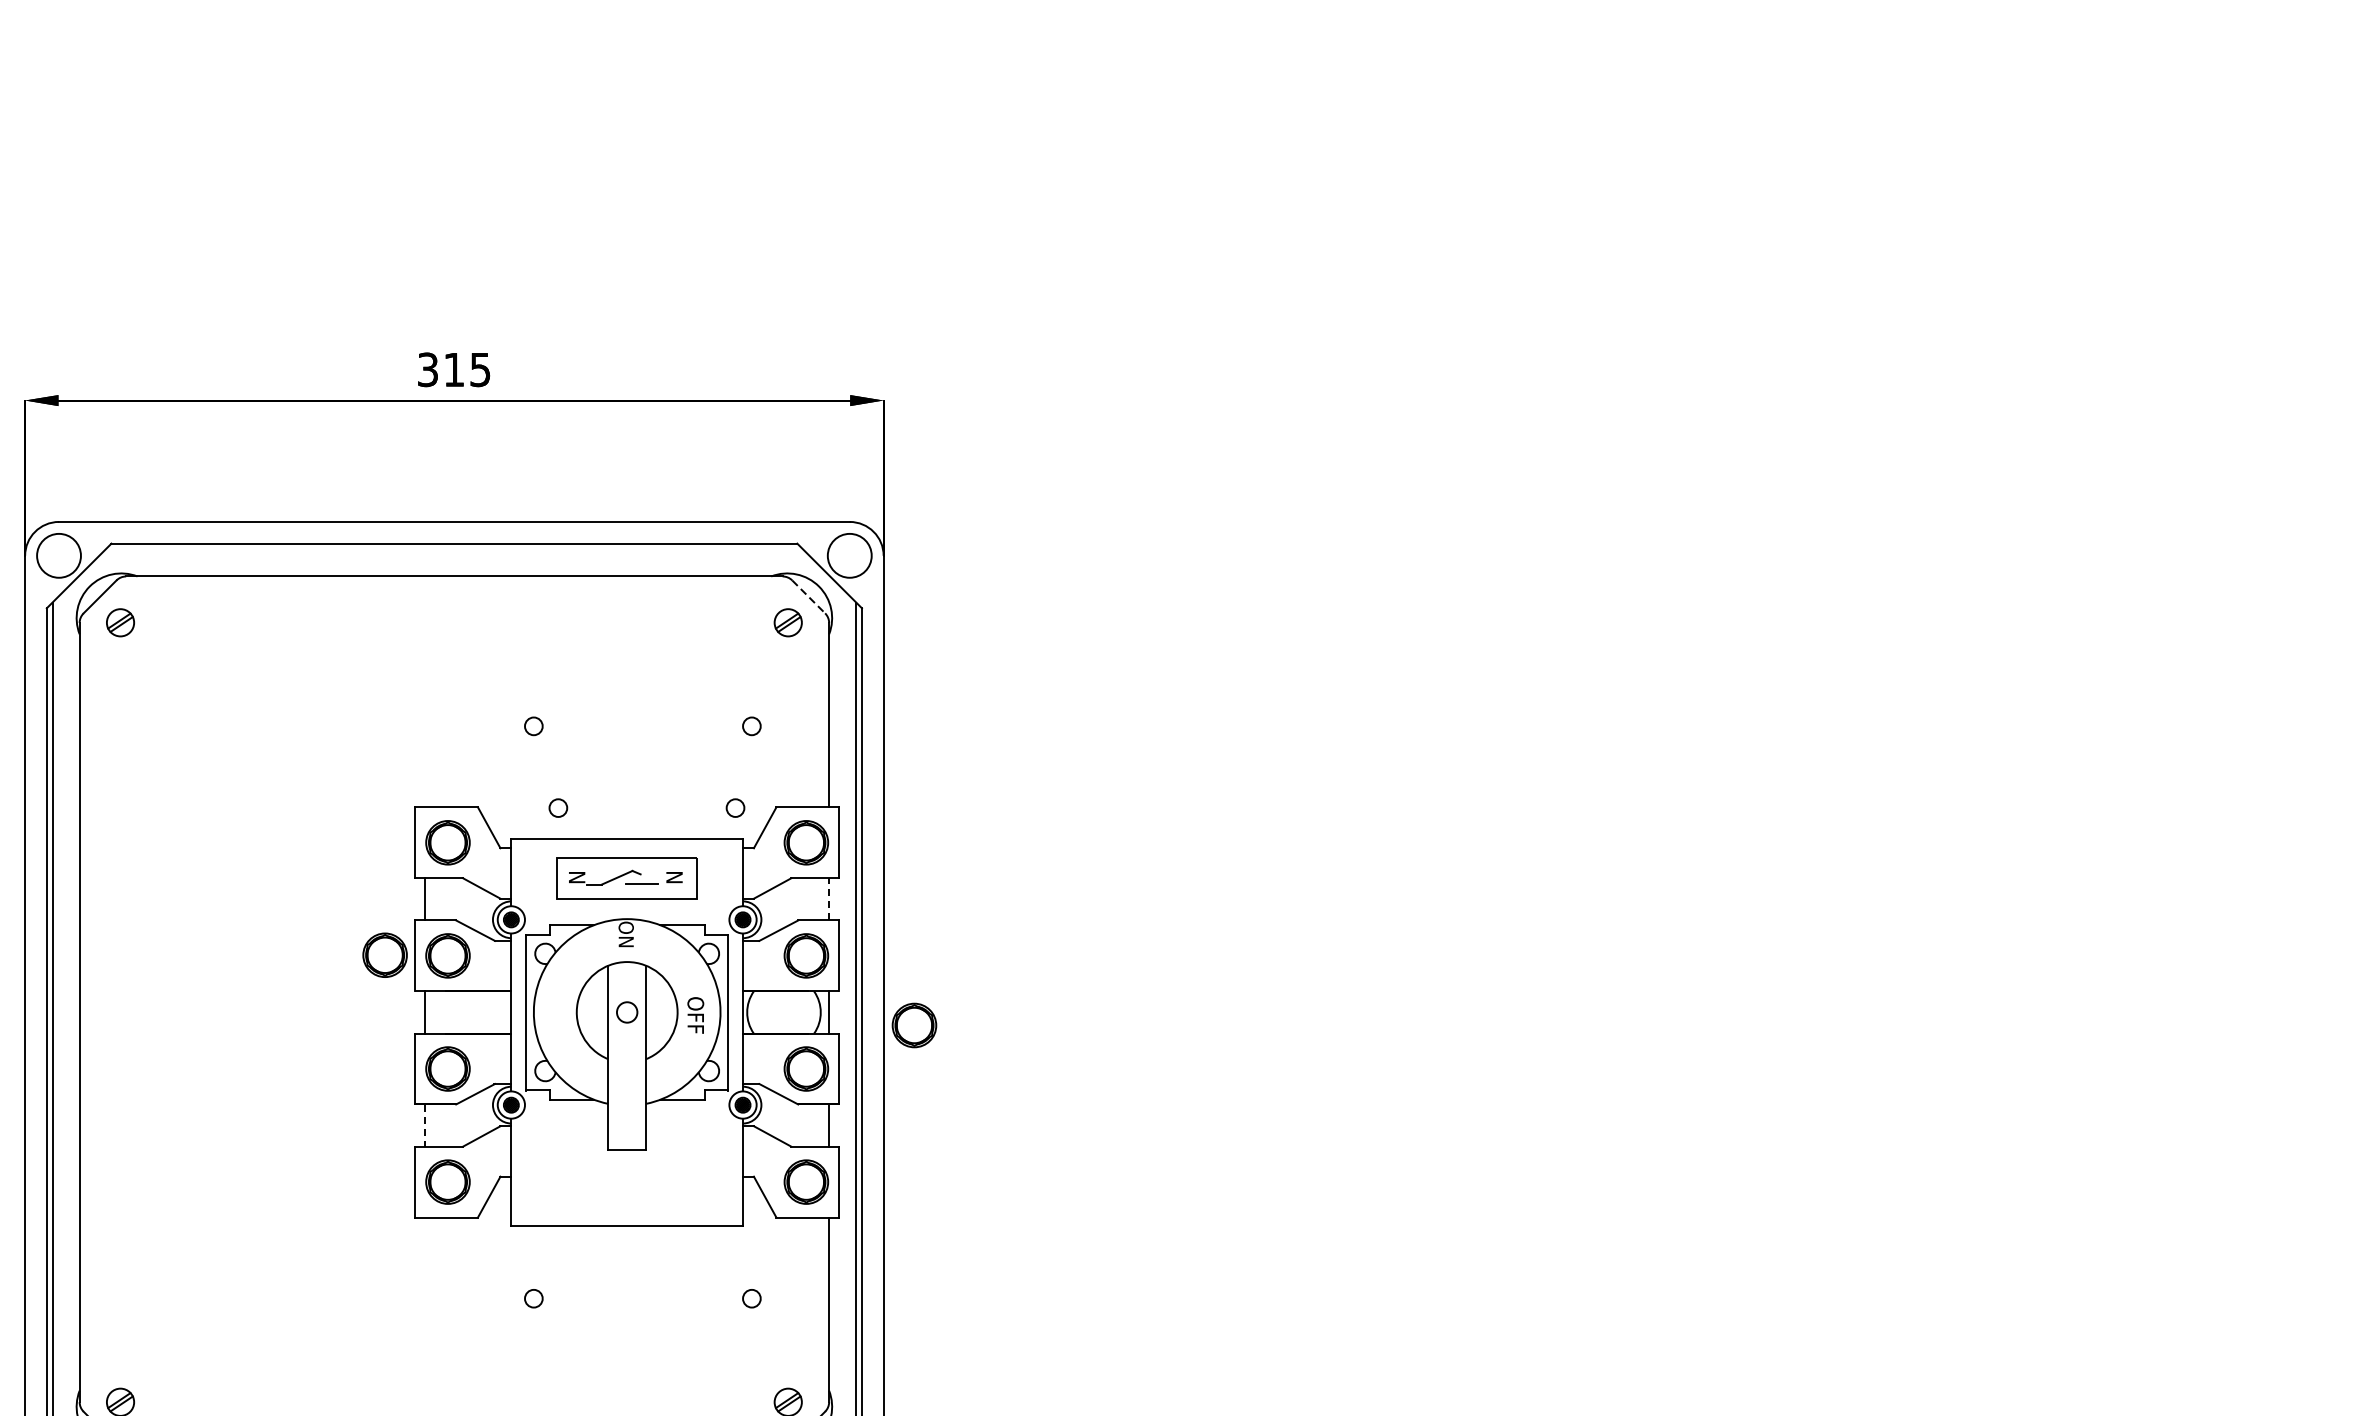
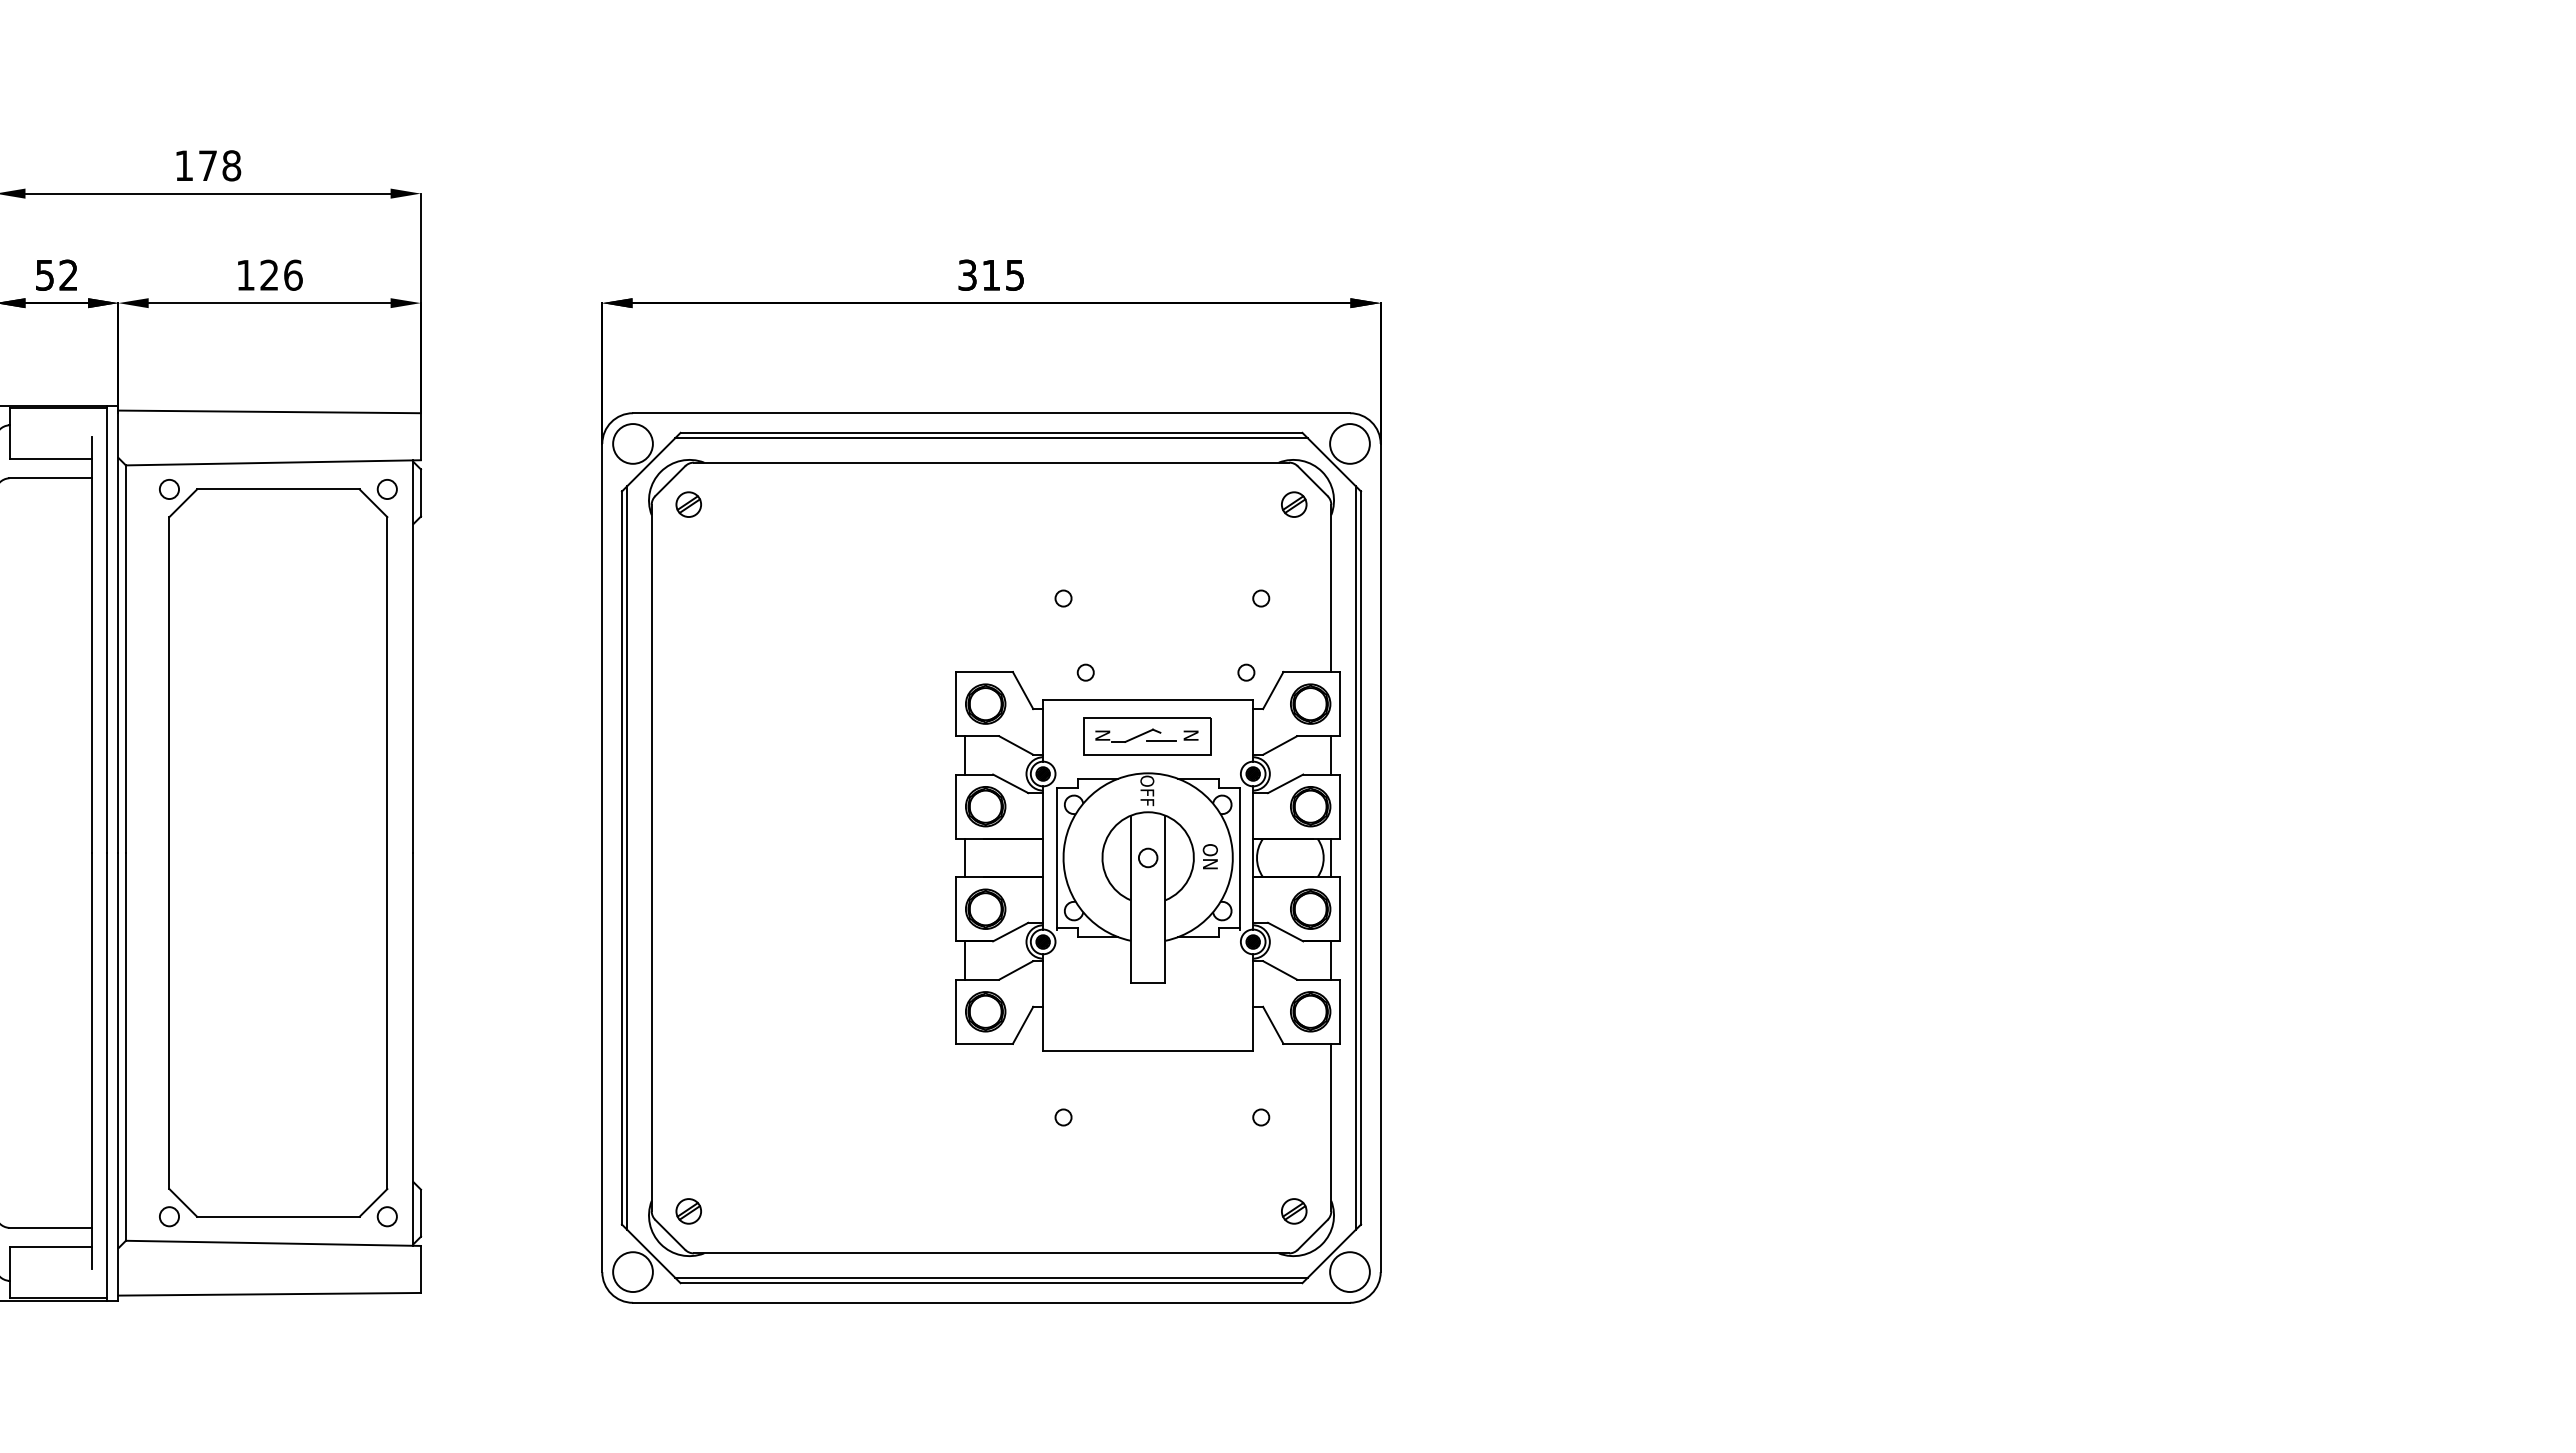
line: (454, 549) -> (991, 438), added
line: (809, 597) -> (1313, 481), dashed -> solid
line: (829, 898) -> (1331, 754), dashed -> solid
text: (626, 946) -> (1147, 798), ON -> OFF
part: (384, 954) -> (928, 805), removed
text: (695, 1025) -> (1210, 869), OFF -> ON
part: (914, 1025) -> (1408, 869), removed
line: (424, 1126) -> (964, 961), dashed -> solid

